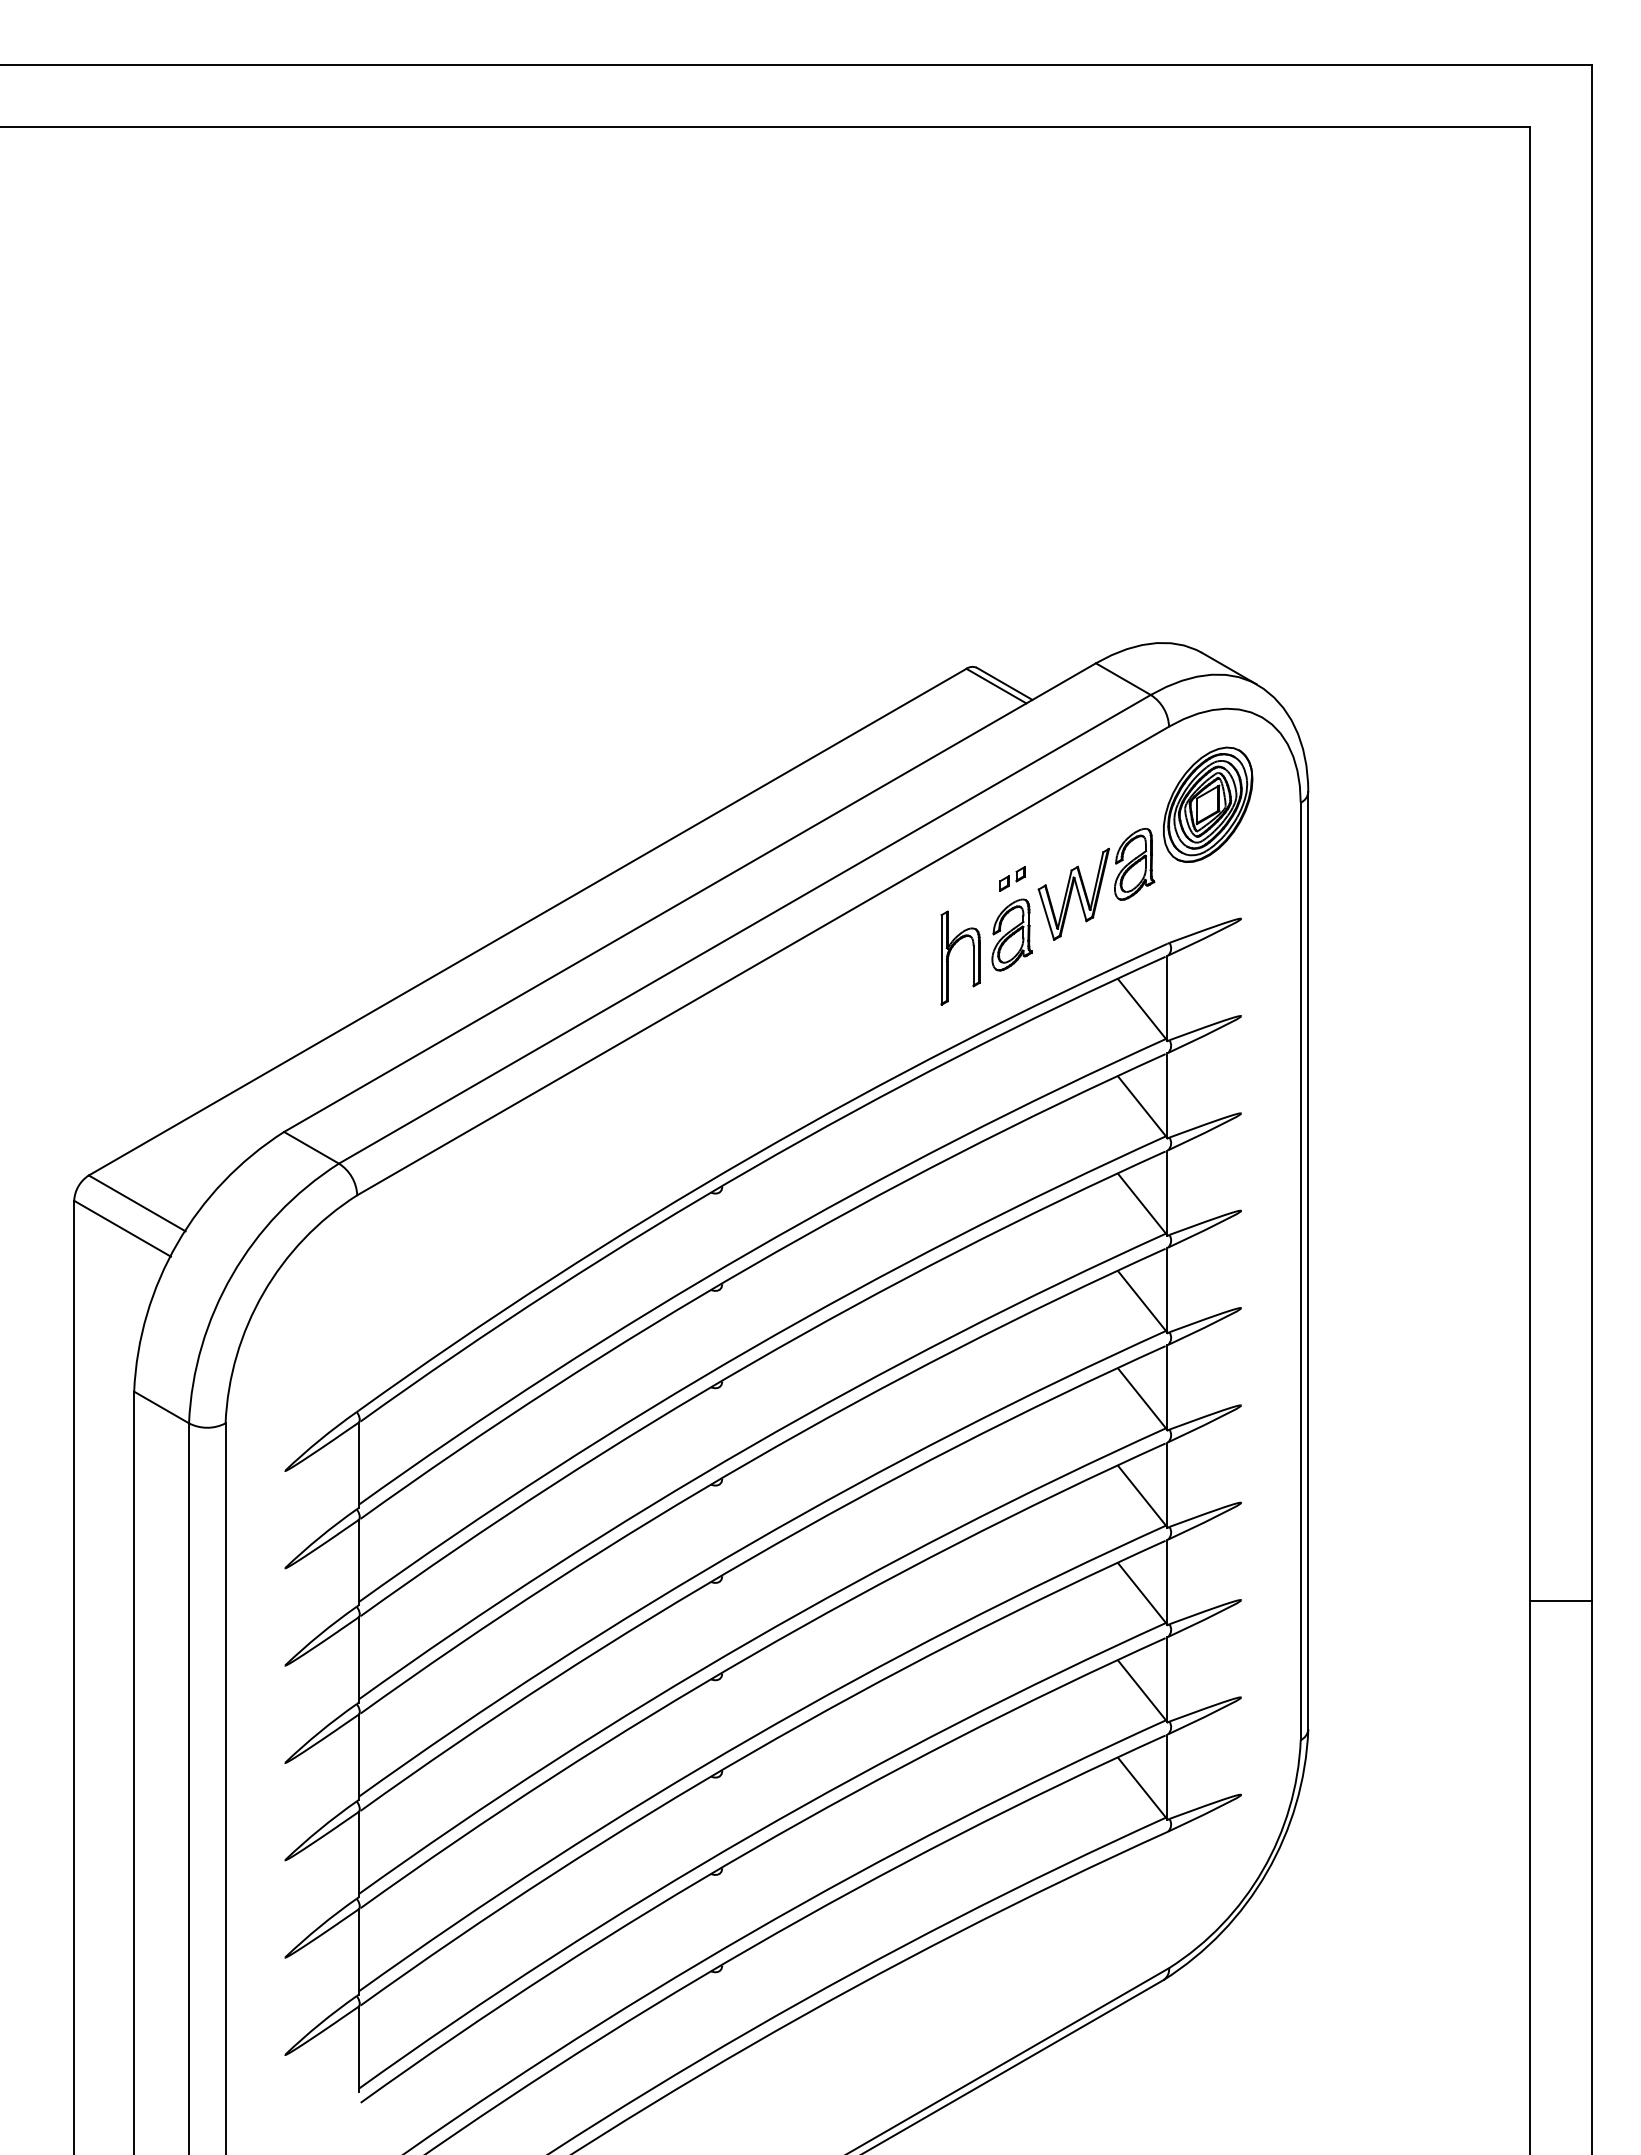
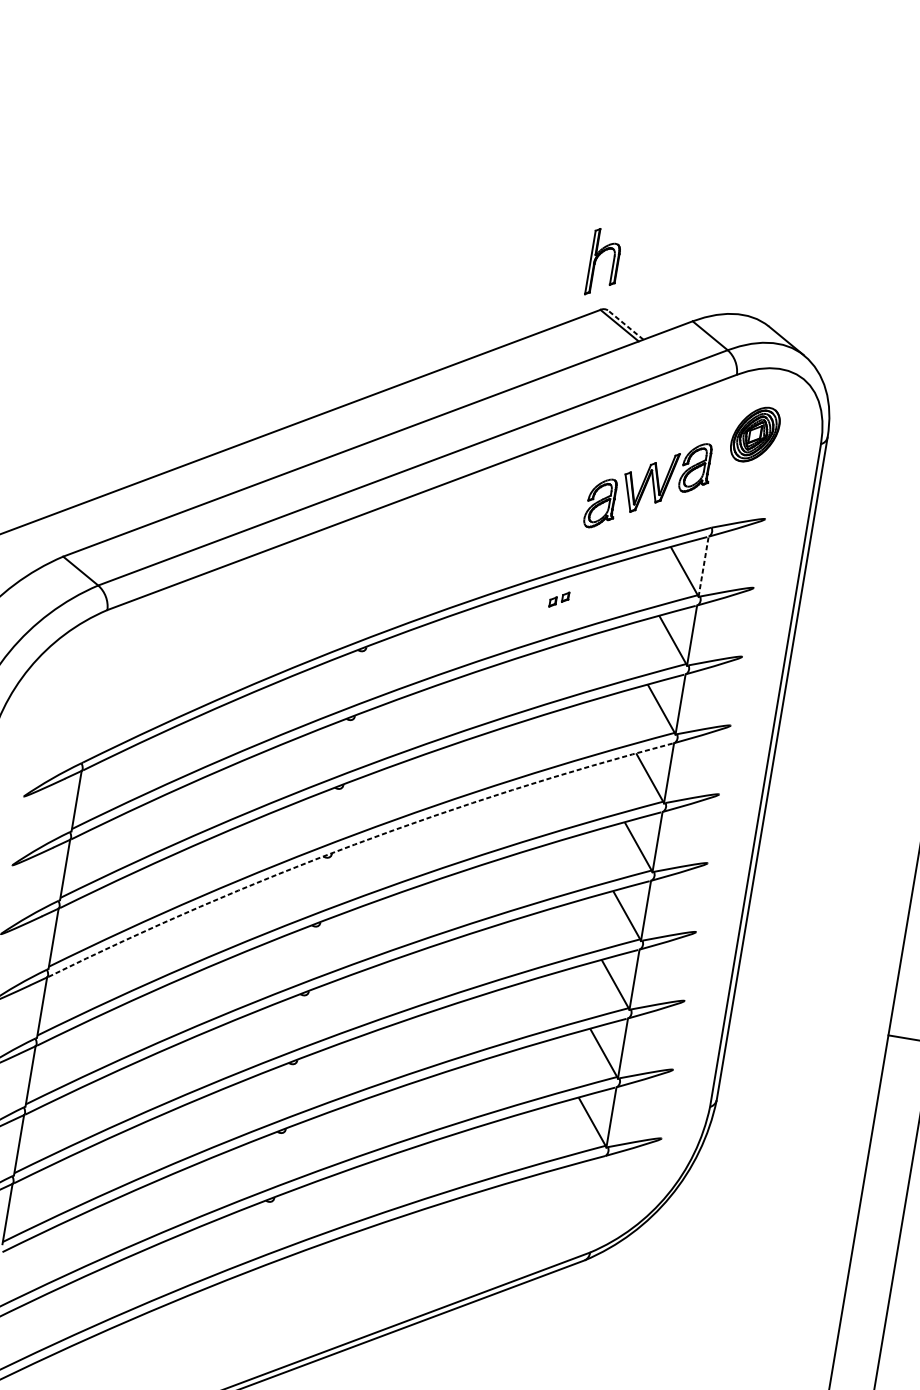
line: (1004, 683) -> (625, 324), solid -> dashed
part: (1208, 804) -> (755, 434), size x0.7
part: (1012, 878) -> (559, 599), moved
part: (949, 956) -> (596, 261), moved
line: (1167, 998) -> (703, 566), solid -> dashed
arc: (751, 1460) -> (354, 844), solid -> dashed

